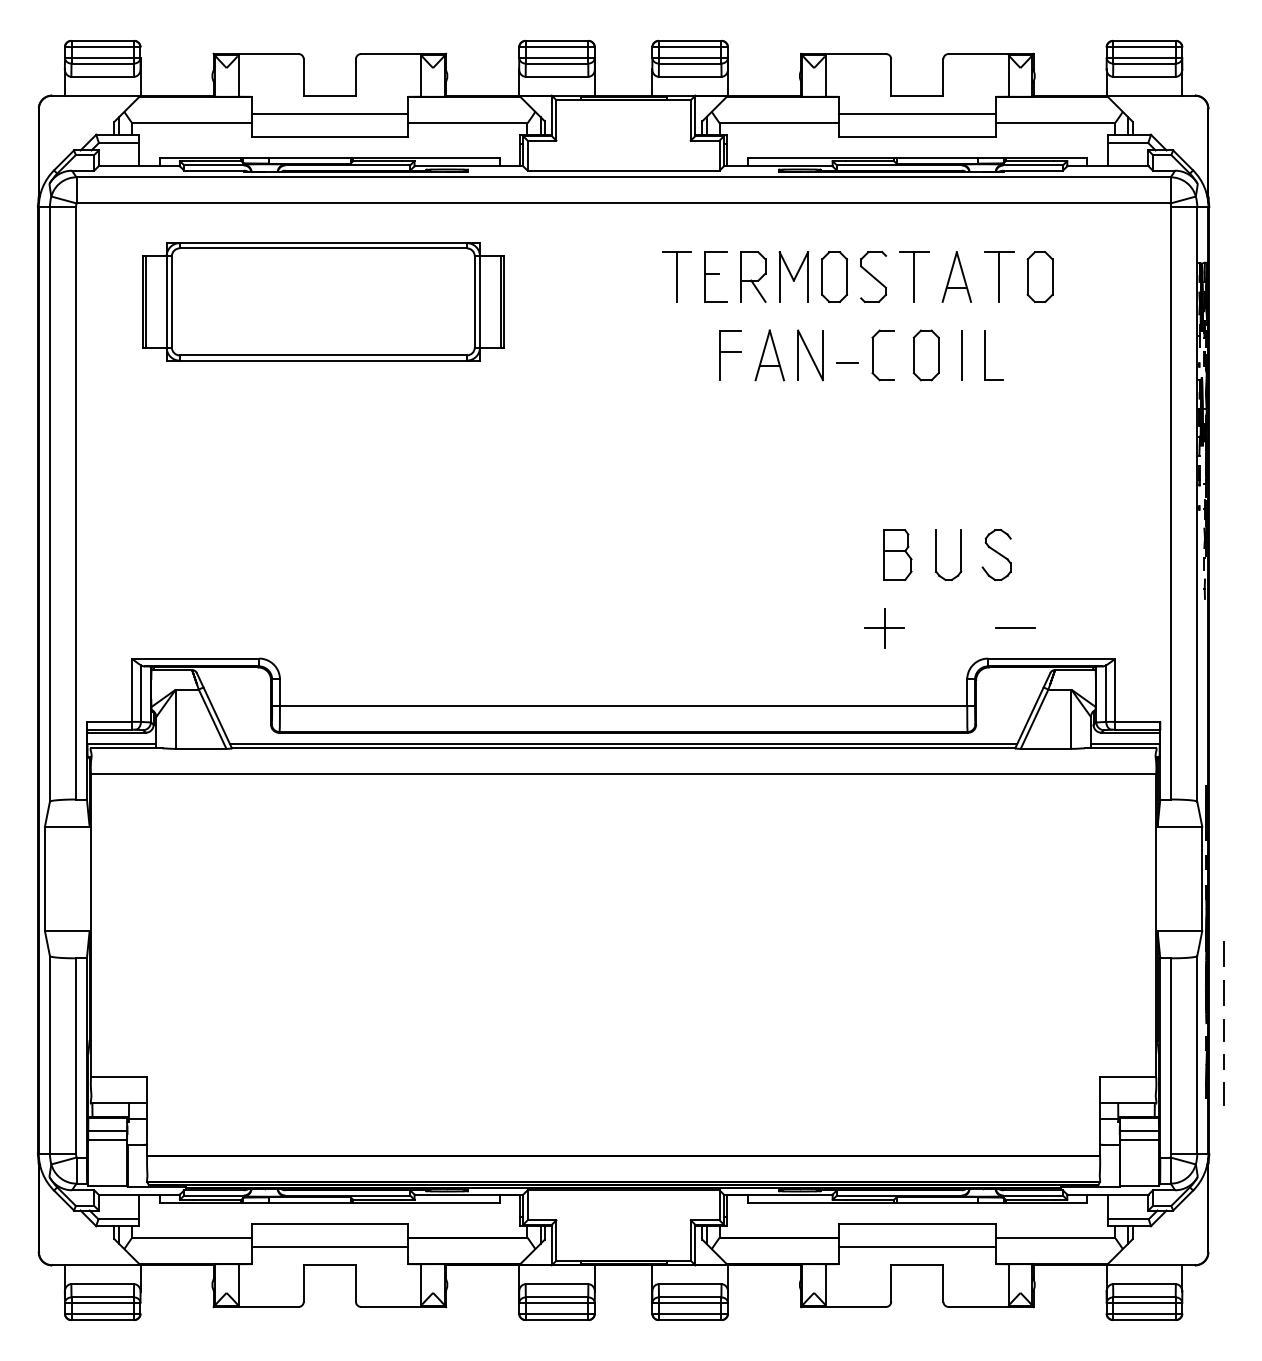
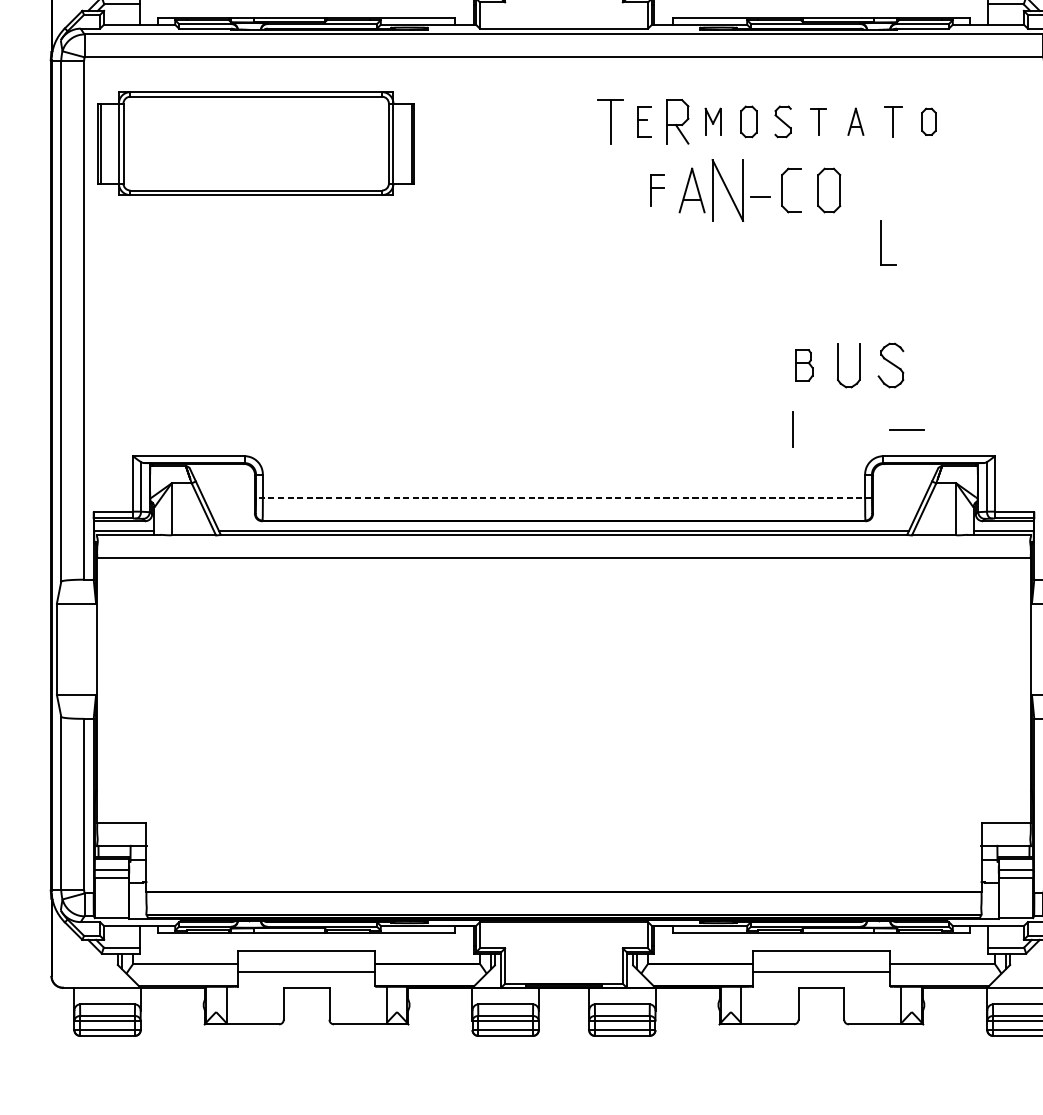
part: (715, 276) -> (644, 121), size x0.7
part: (793, 276) -> (712, 121), size x0.6
part: (834, 276) -> (748, 121), size x0.7
part: (873, 276) -> (782, 121), size x0.7
part: (914, 276) -> (818, 121), size x0.6
part: (956, 276) -> (855, 121), size x0.6
part: (999, 276) -> (893, 121), size x0.7
part: (1039, 276) -> (928, 121), size x0.6
part: (323, 301) -> (256, 143), moved
part: (730, 355) -> (657, 190), size x0.7
part: (810, 355) -> (727, 190), size x1.4
line: (962, 355) -> (860, 190), removed
part: (985, 355) -> (881, 243), moved
part: (897, 554) -> (804, 364), size x0.7
line: (884, 628) -> (792, 429), removed
line: (623, 705) -> (563, 497), solid -> dashed

